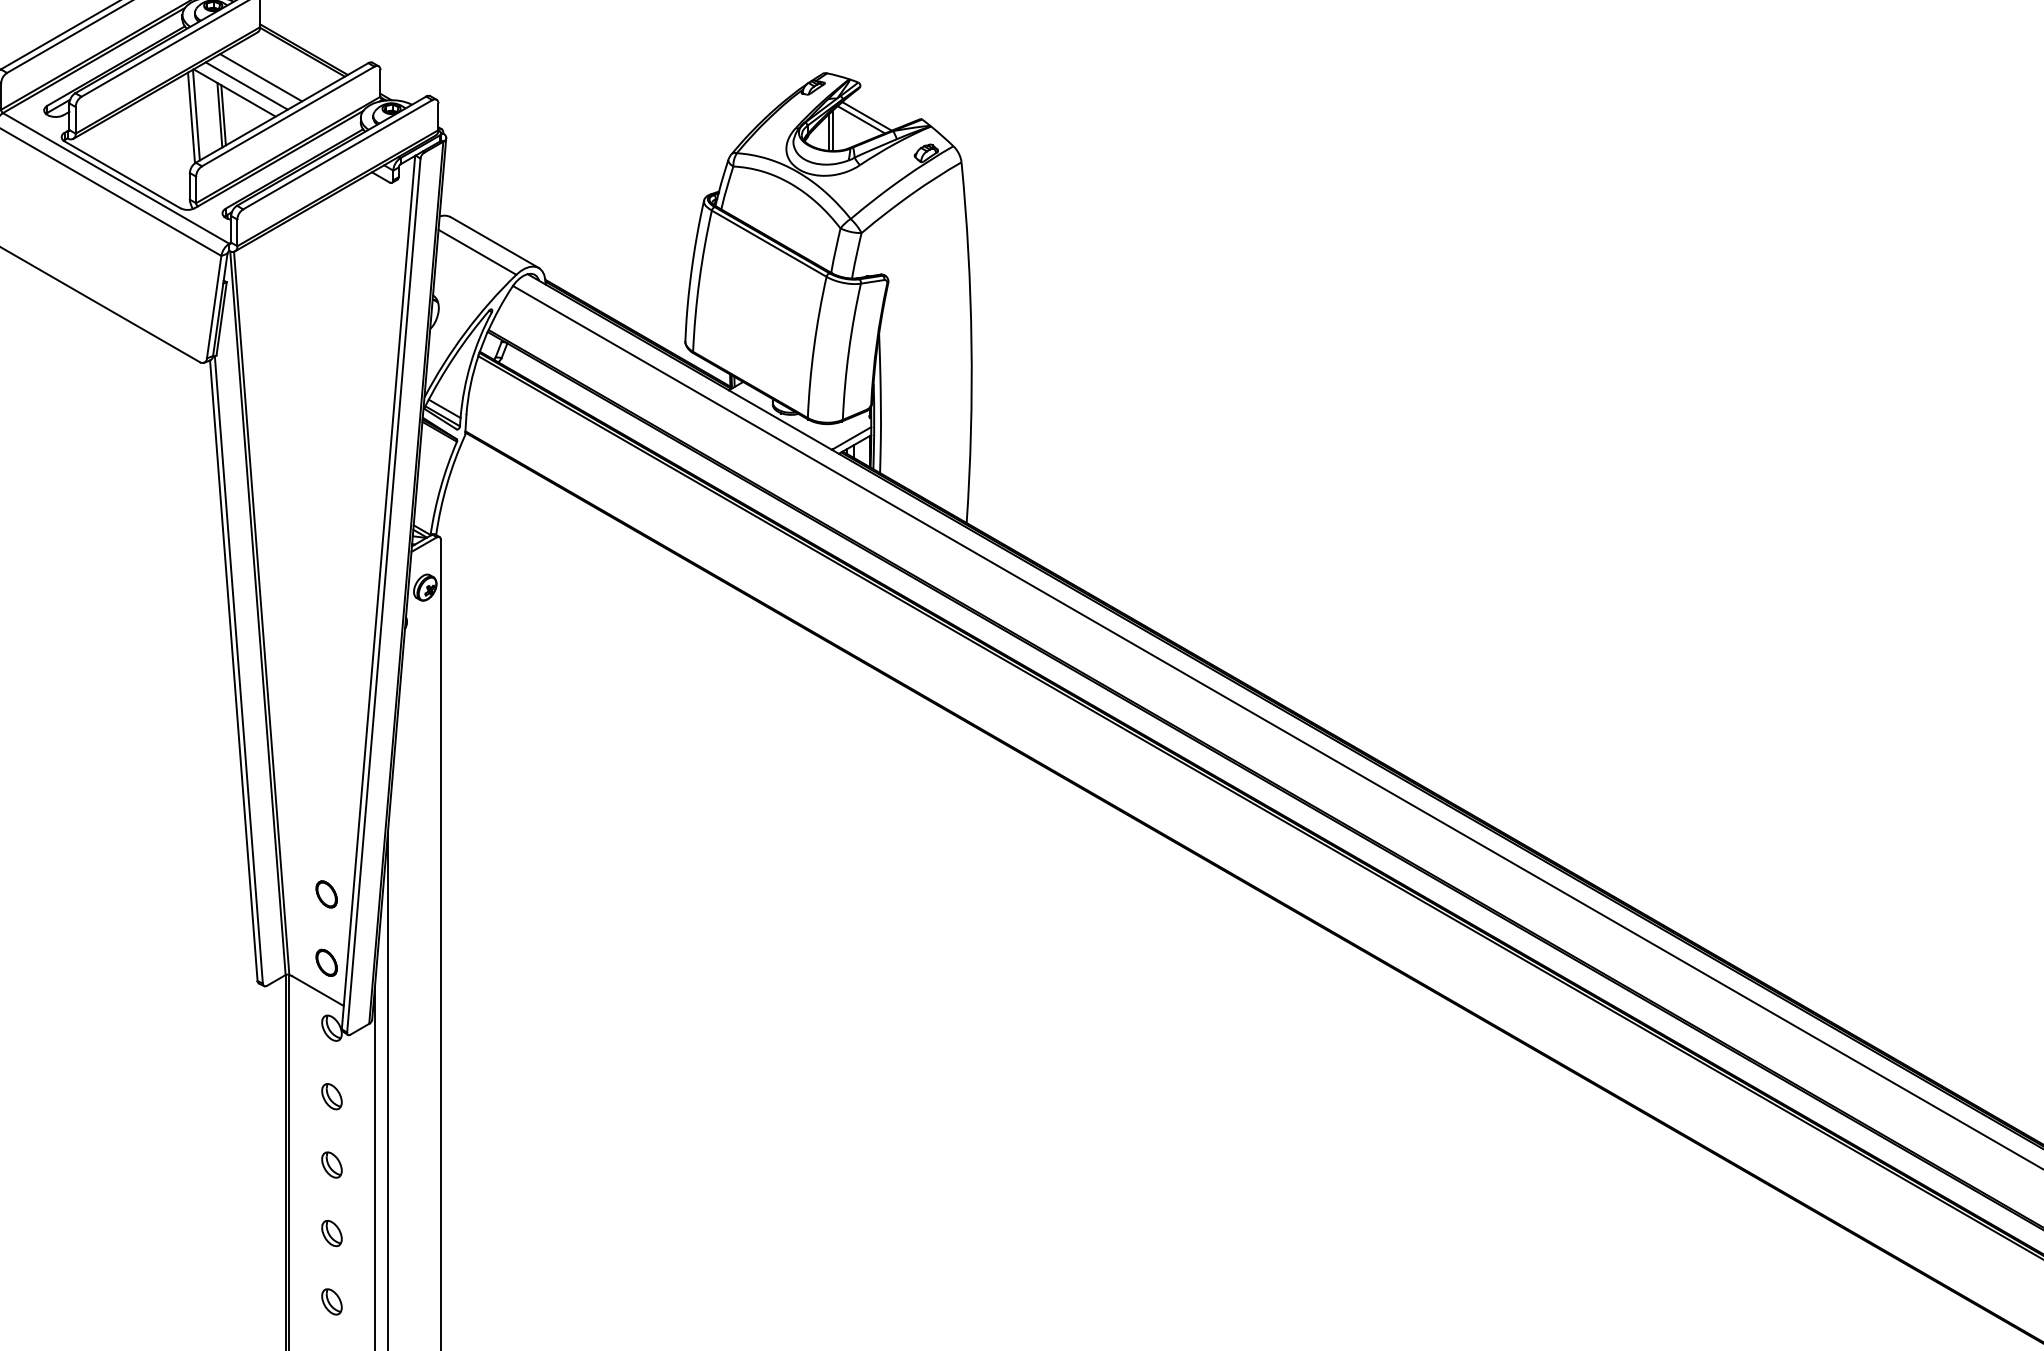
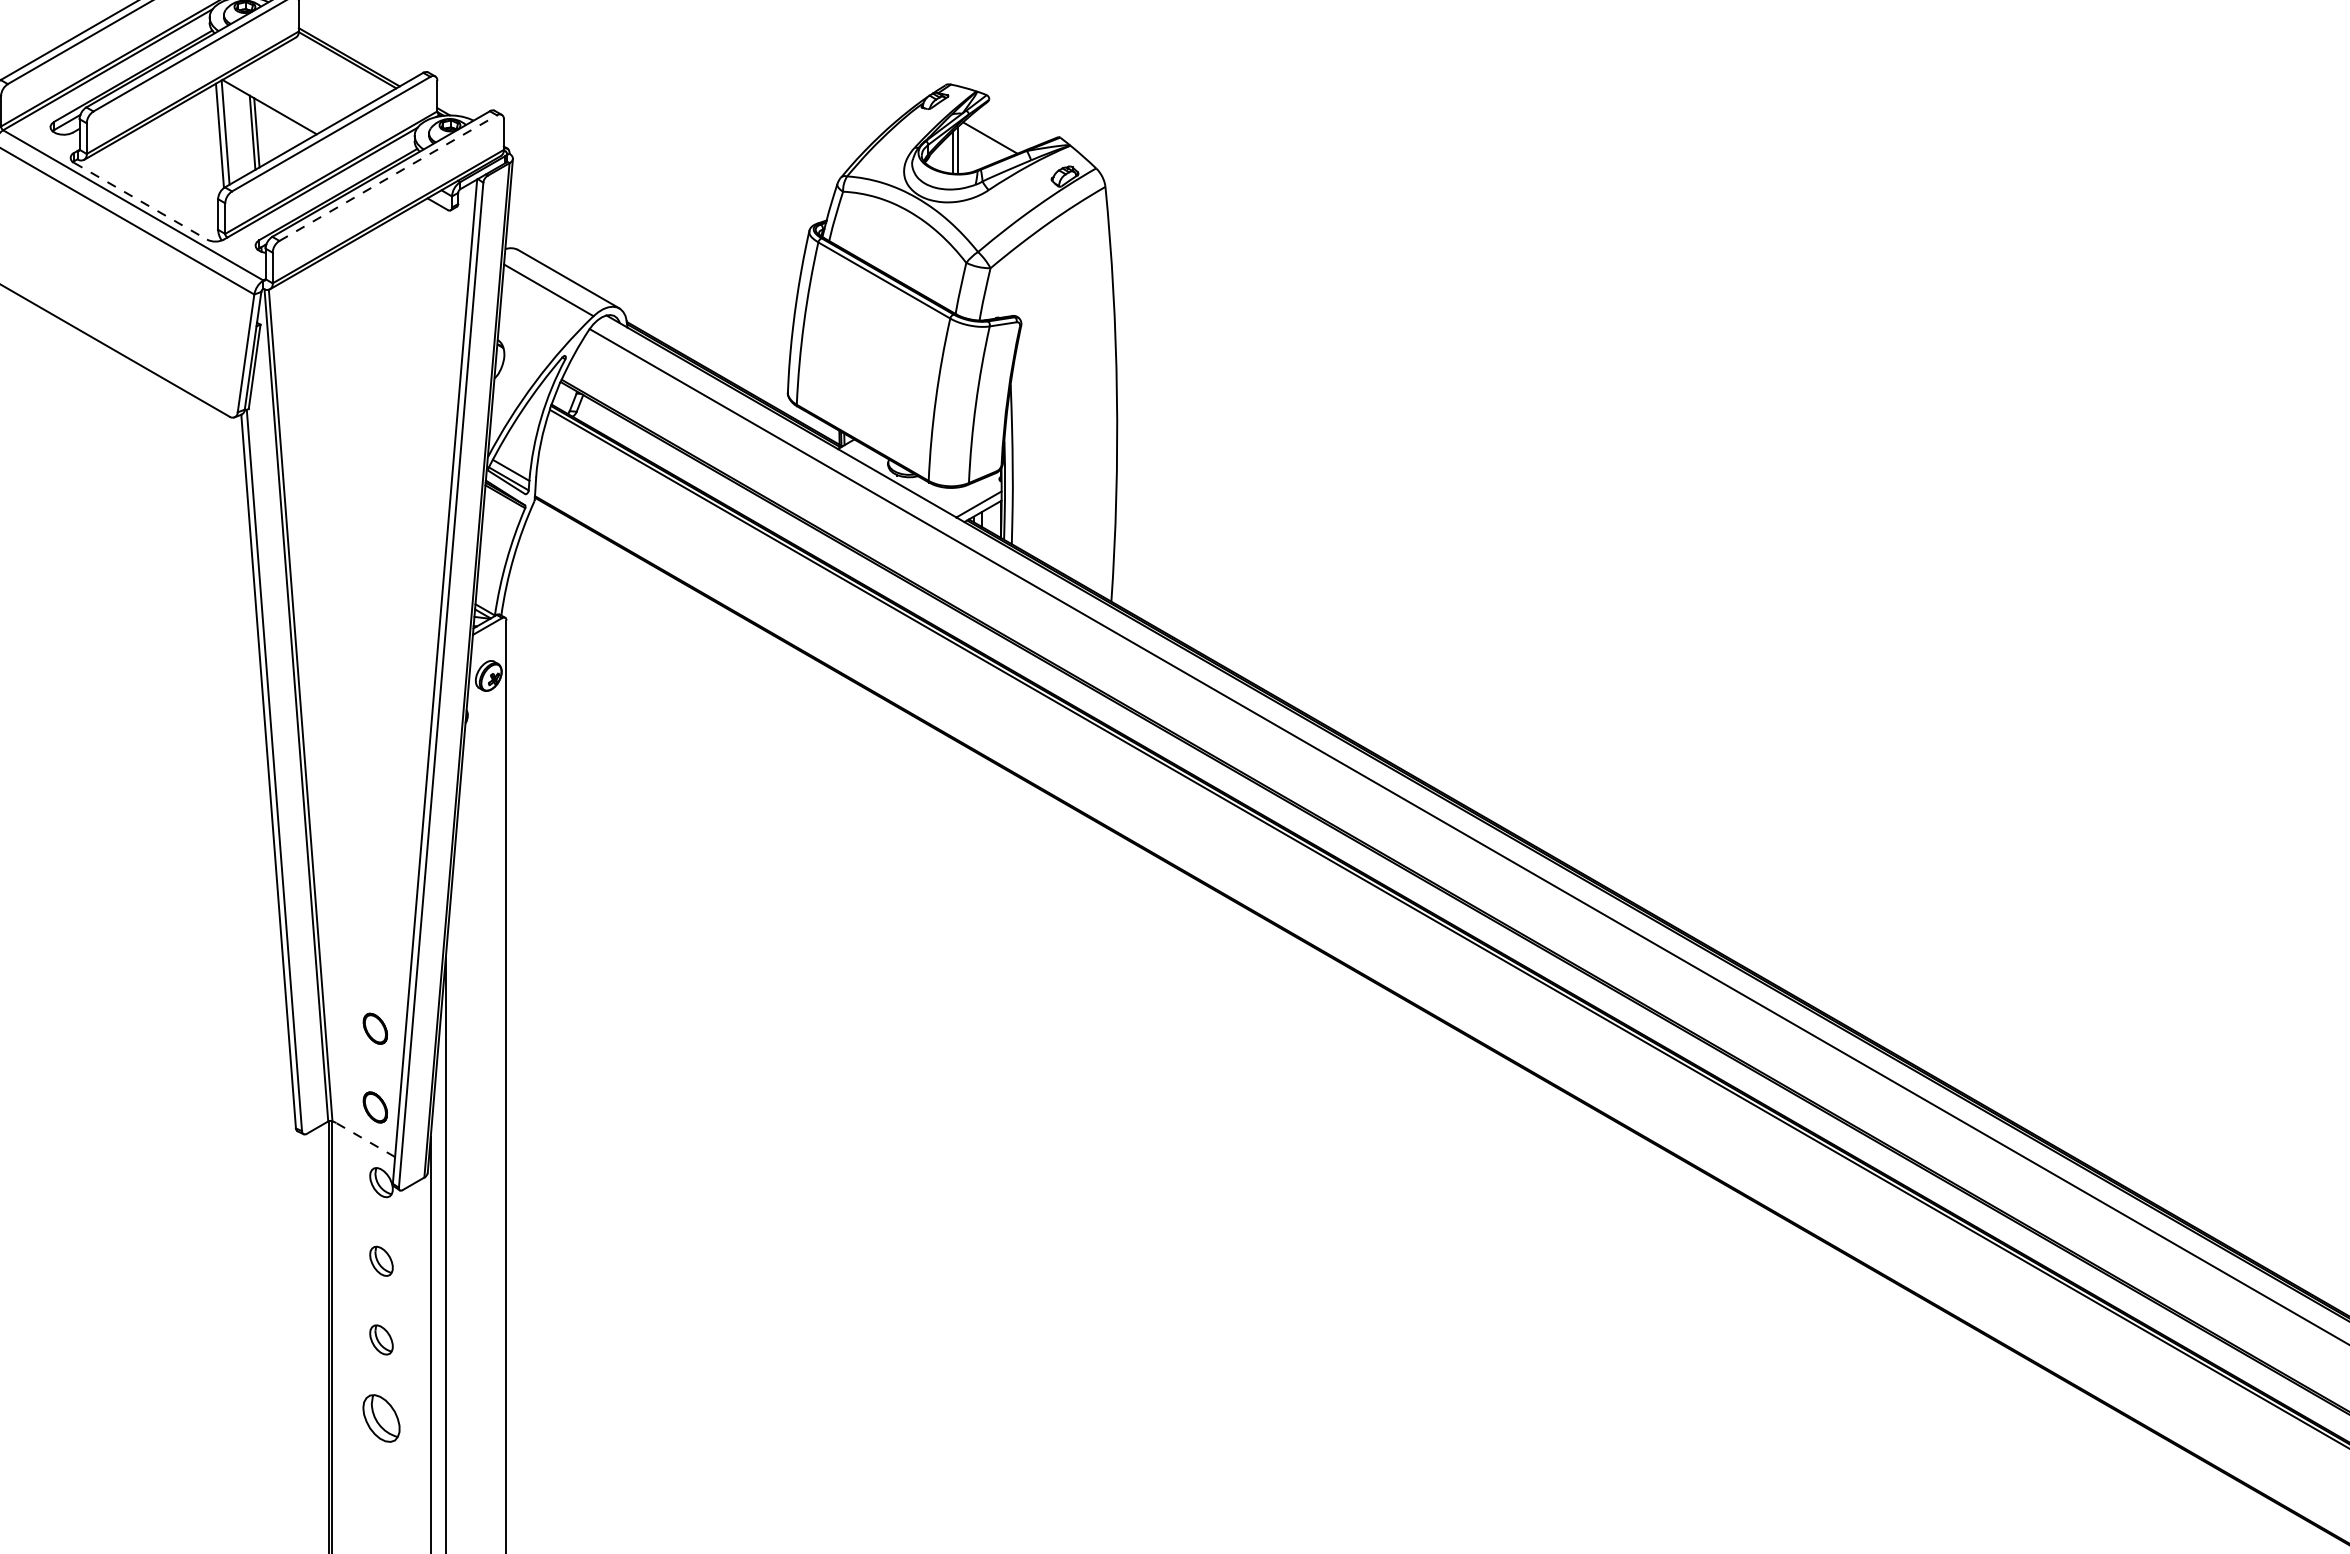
line: (260, 77) -> (299, 89), removed
line: (246, 85) -> (283, 98), removed
line: (866, 115) -> (996, 133), removed
line: (338, 155) -> (388, 178), solid -> dashed
line: (122, 175) -> (140, 201), solid -> dashed
line: (317, 990) -> (364, 1139), solid -> dashed
part: (331, 1233) -> (381, 1418), size x1.6
part: (331, 1301) -> (381, 1496), removed

